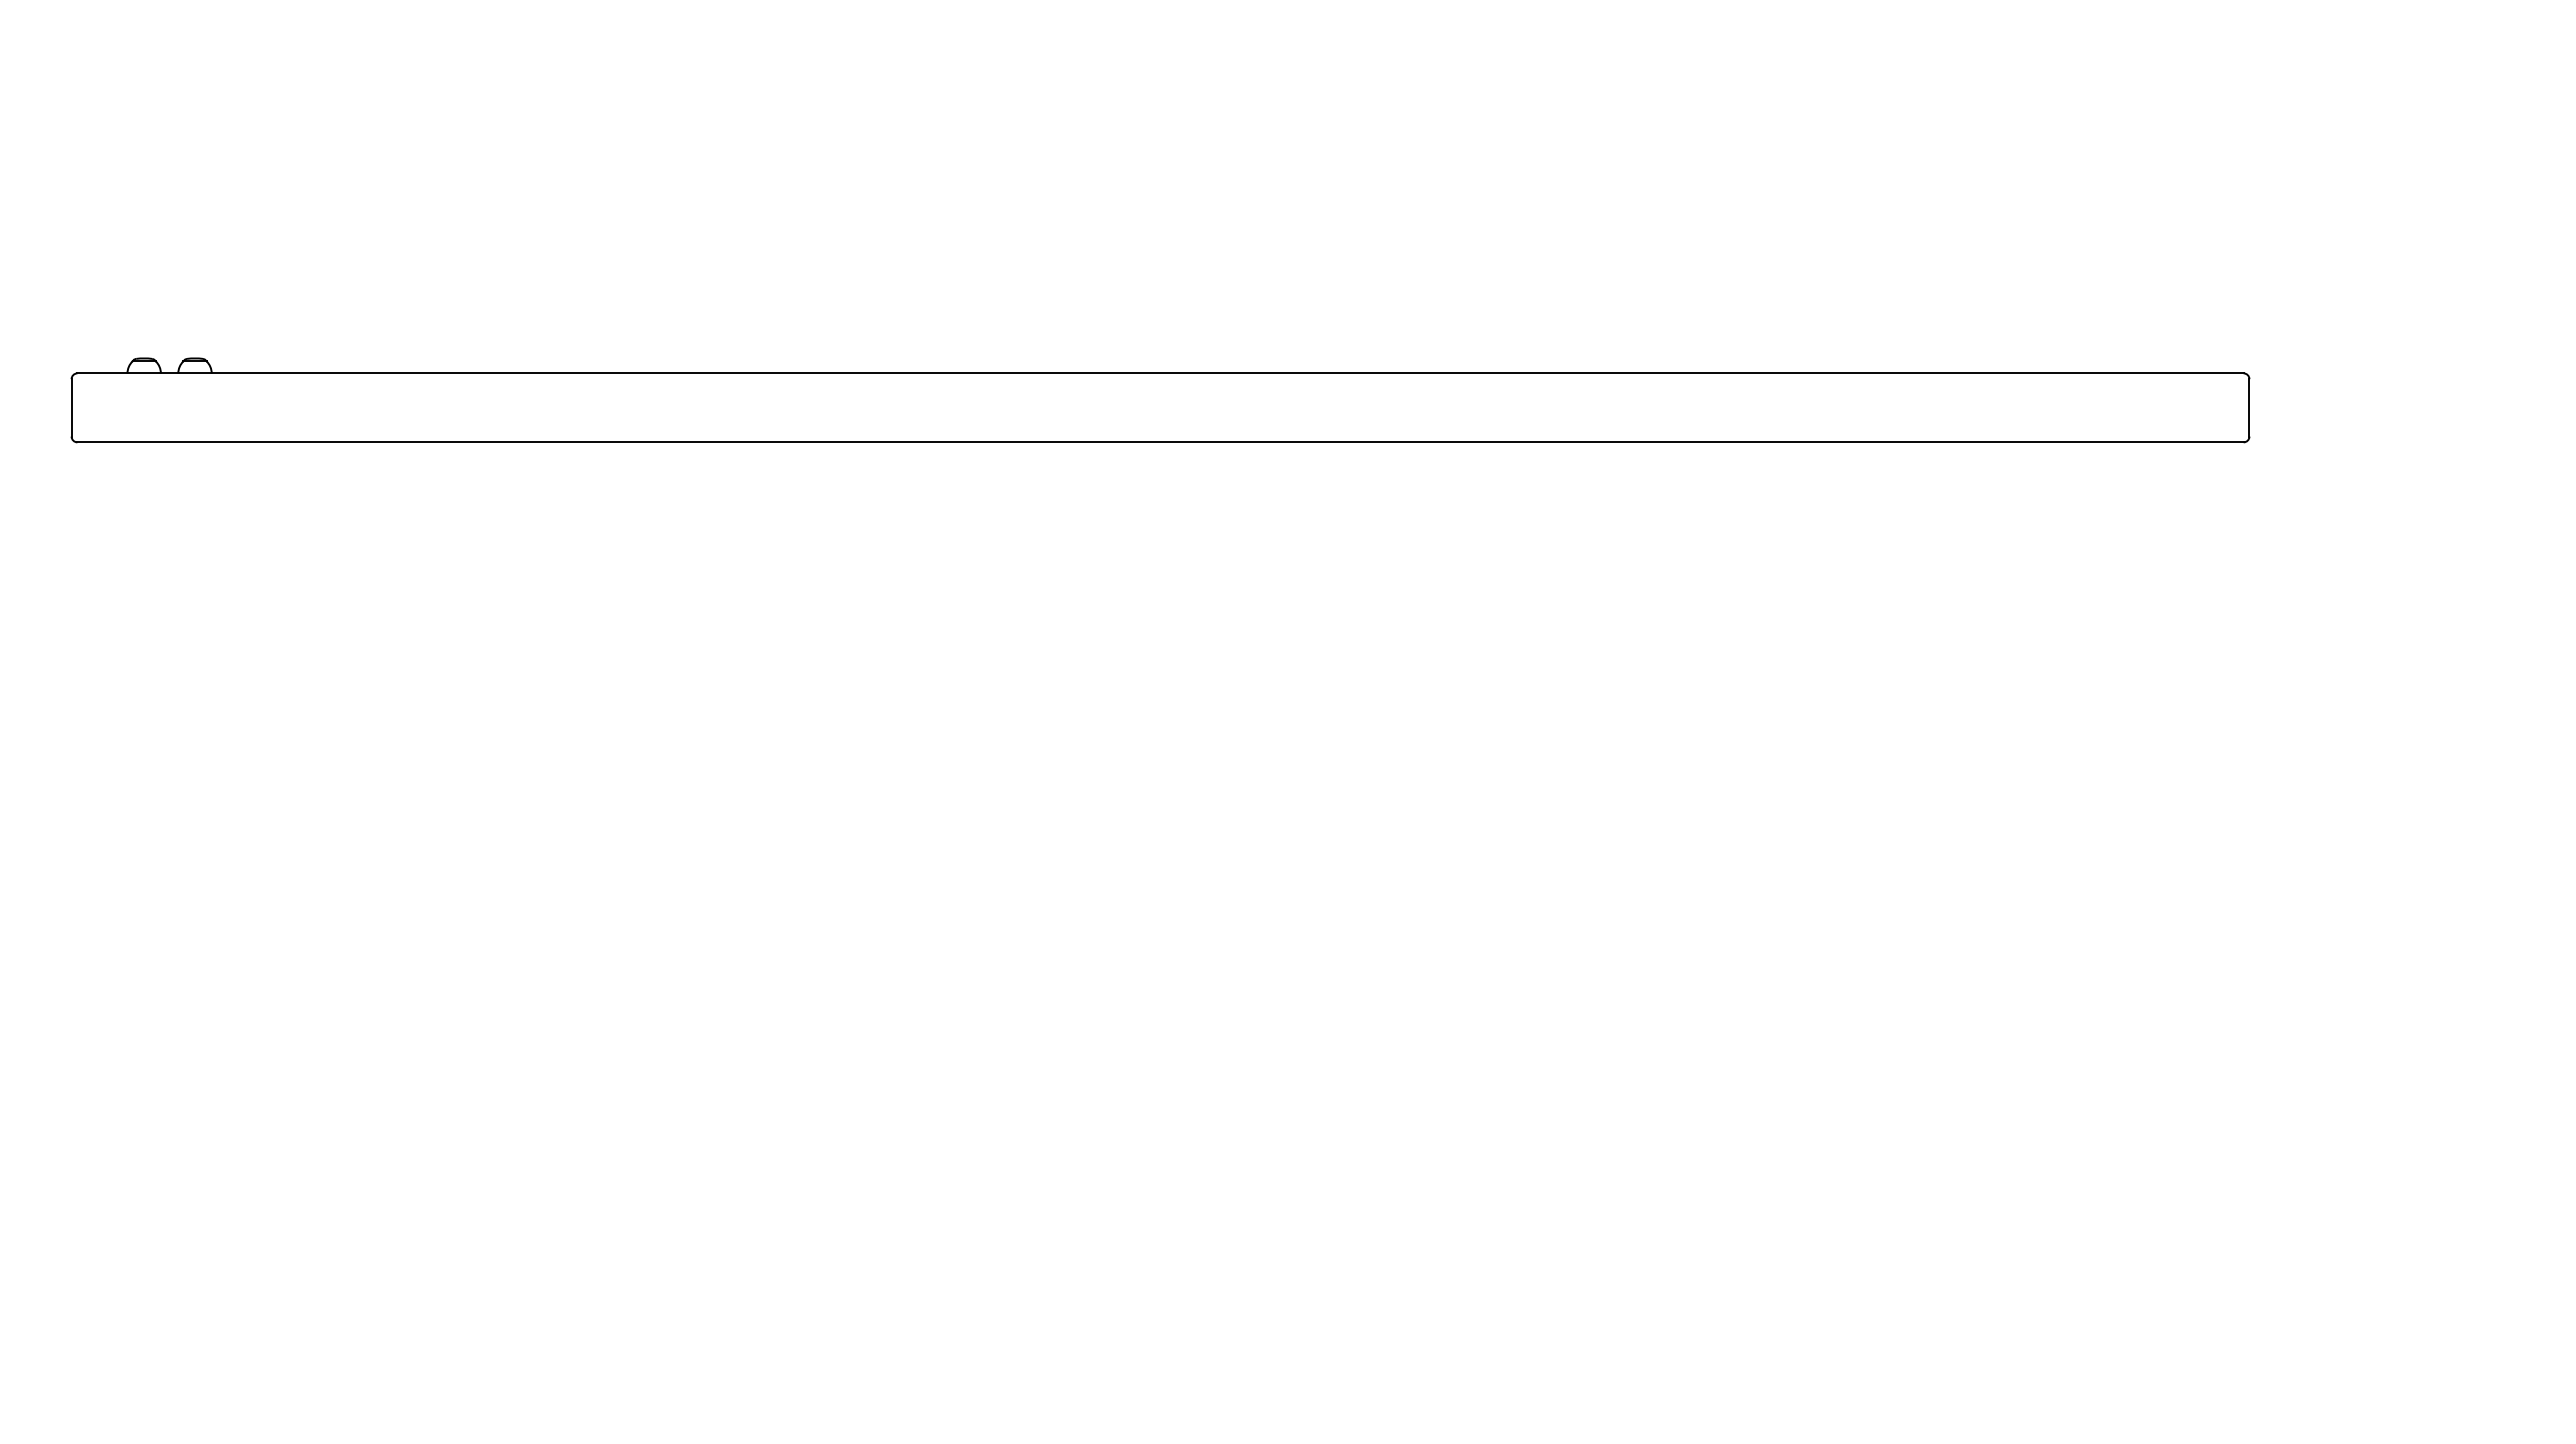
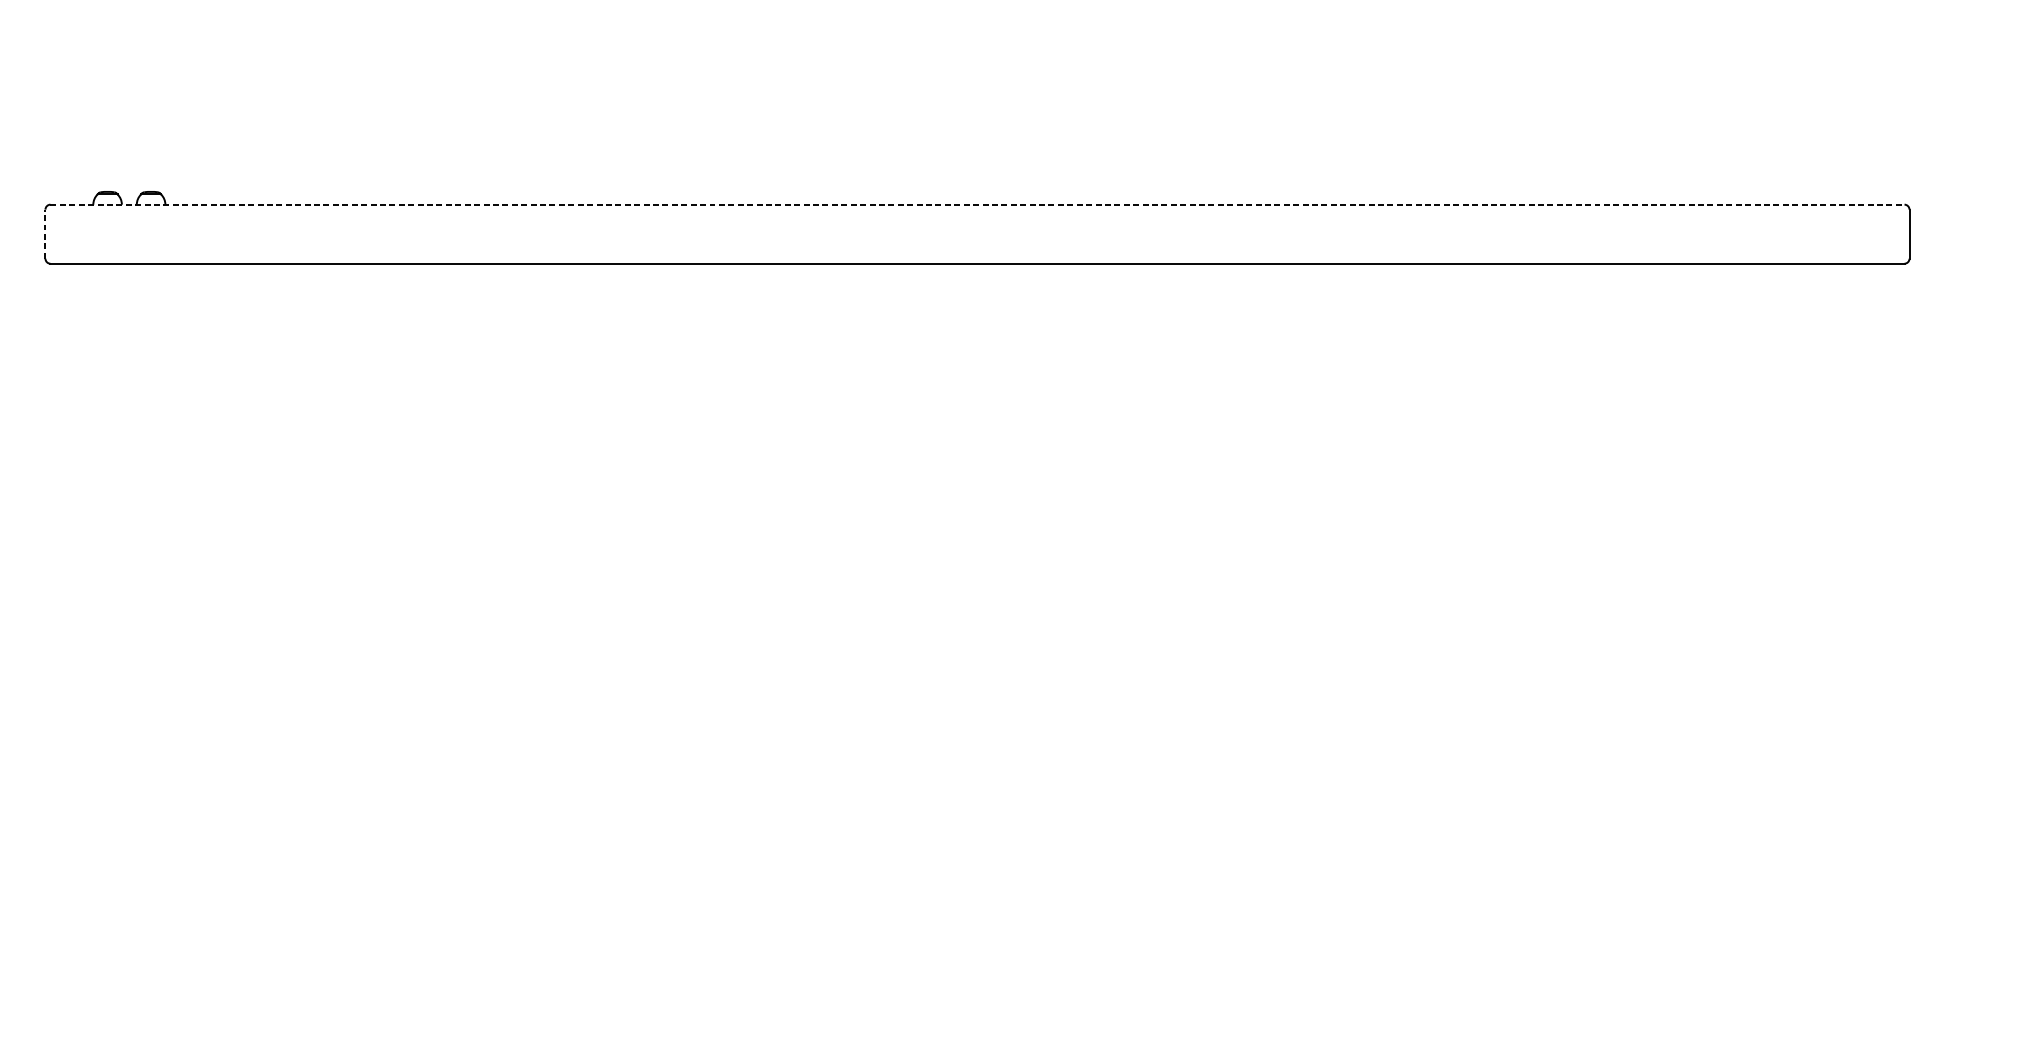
line: (1161, 373) -> (978, 204), solid -> dashed
line: (71, 407) -> (45, 233), solid -> dashed

